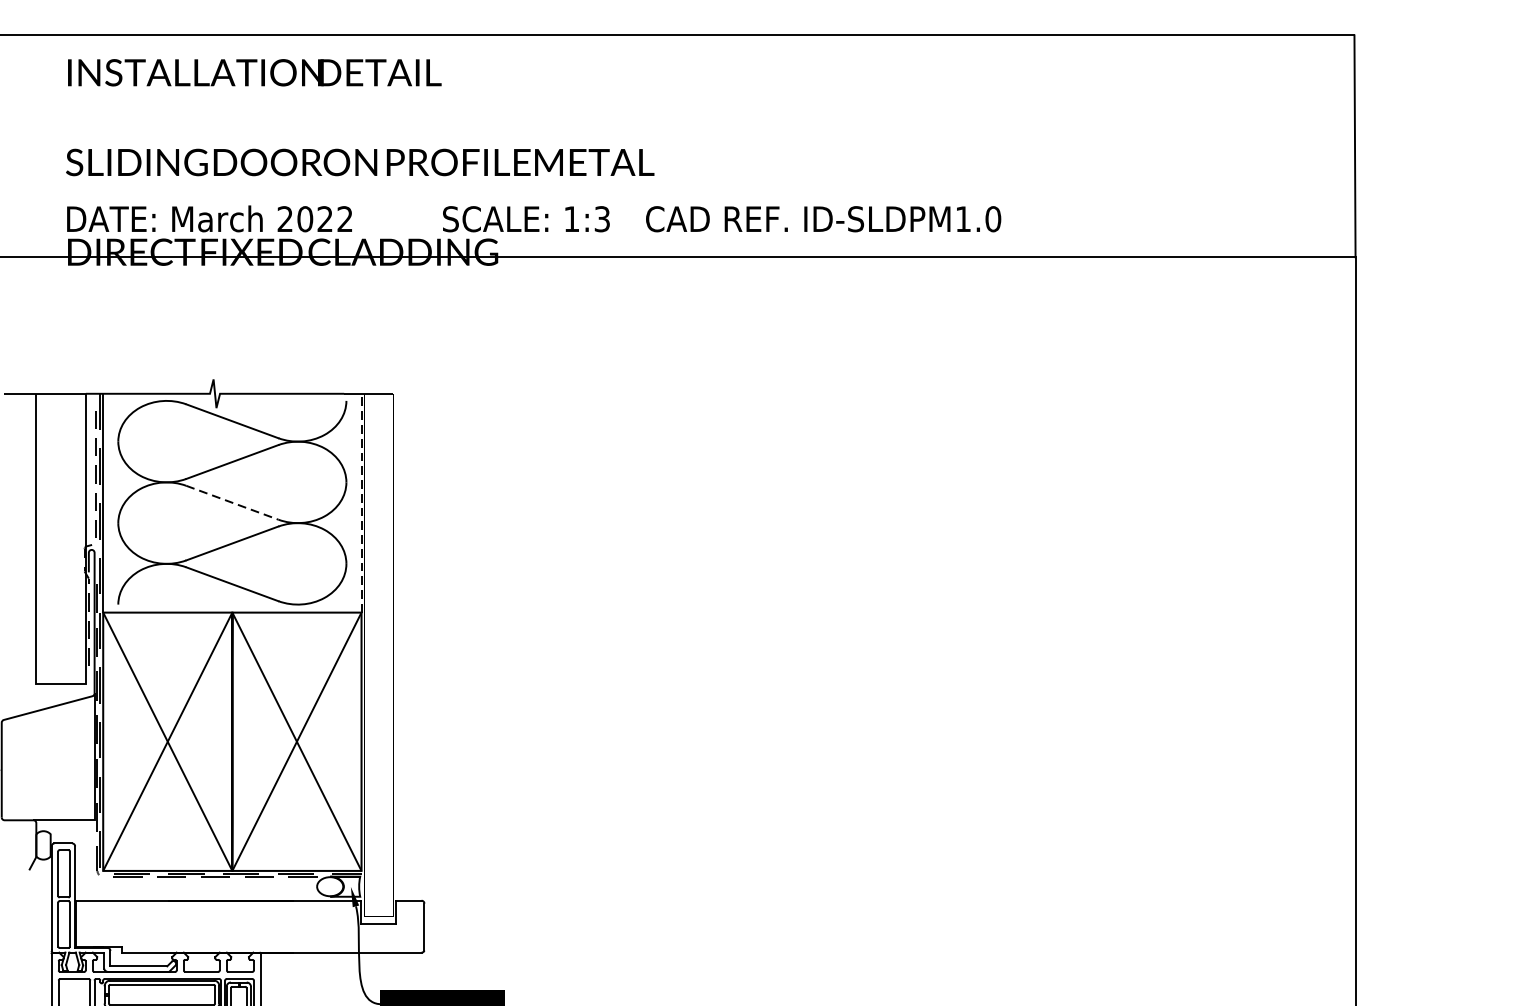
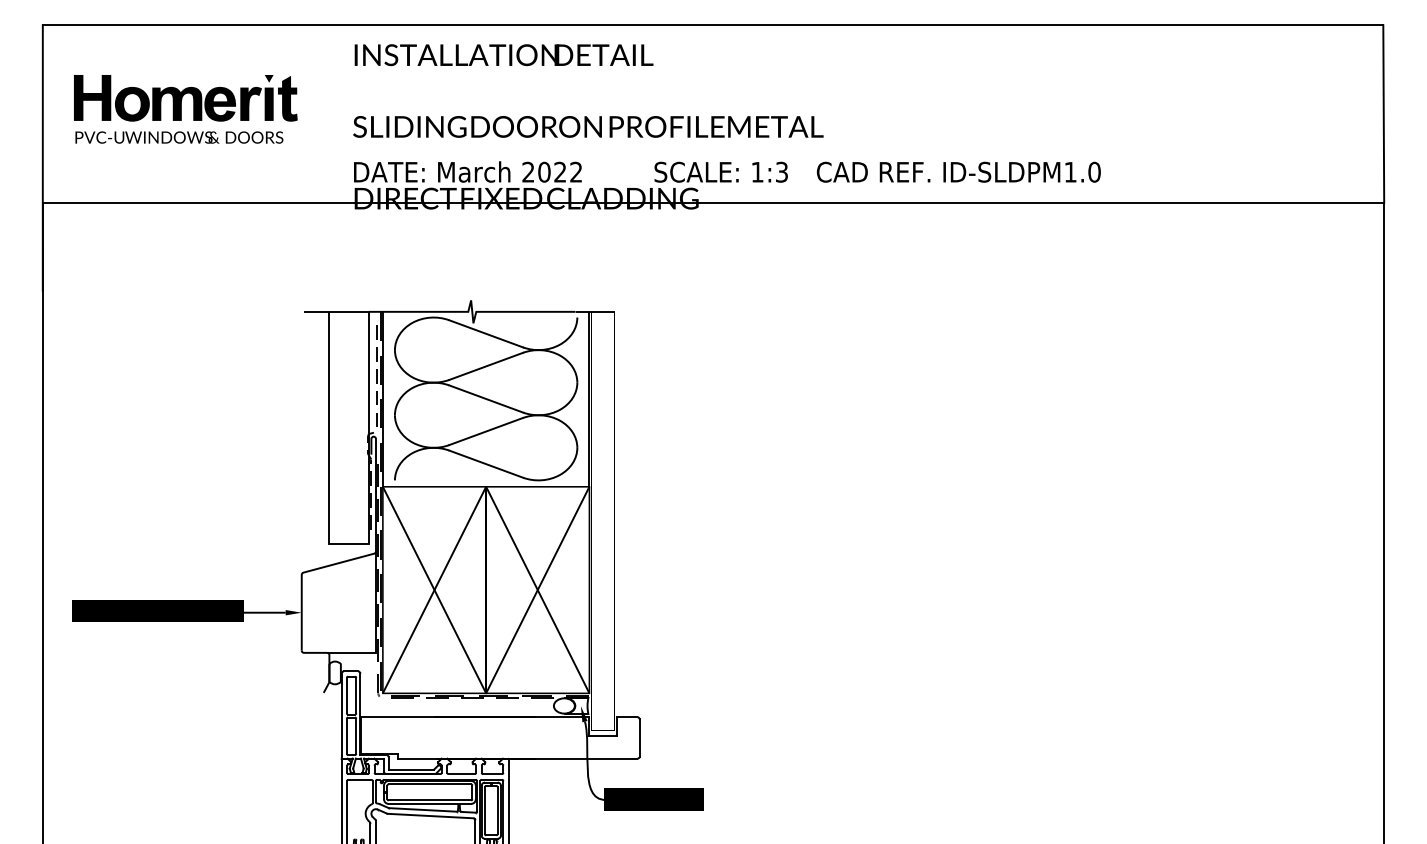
line: (361, 502) -> (589, 398), dashed -> solid
line: (232, 503) -> (486, 399), dashed -> solid

